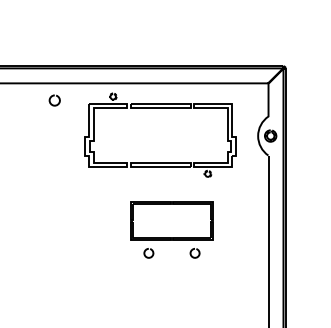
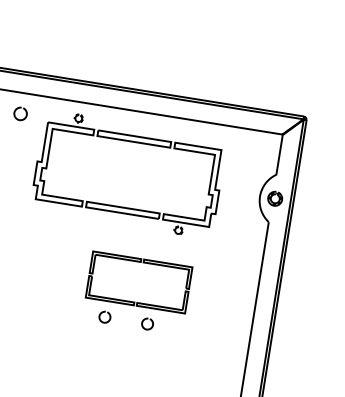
part: (160, 108) -> (133, 141), moved
curve: (192, 251) -> (144, 321), moved

